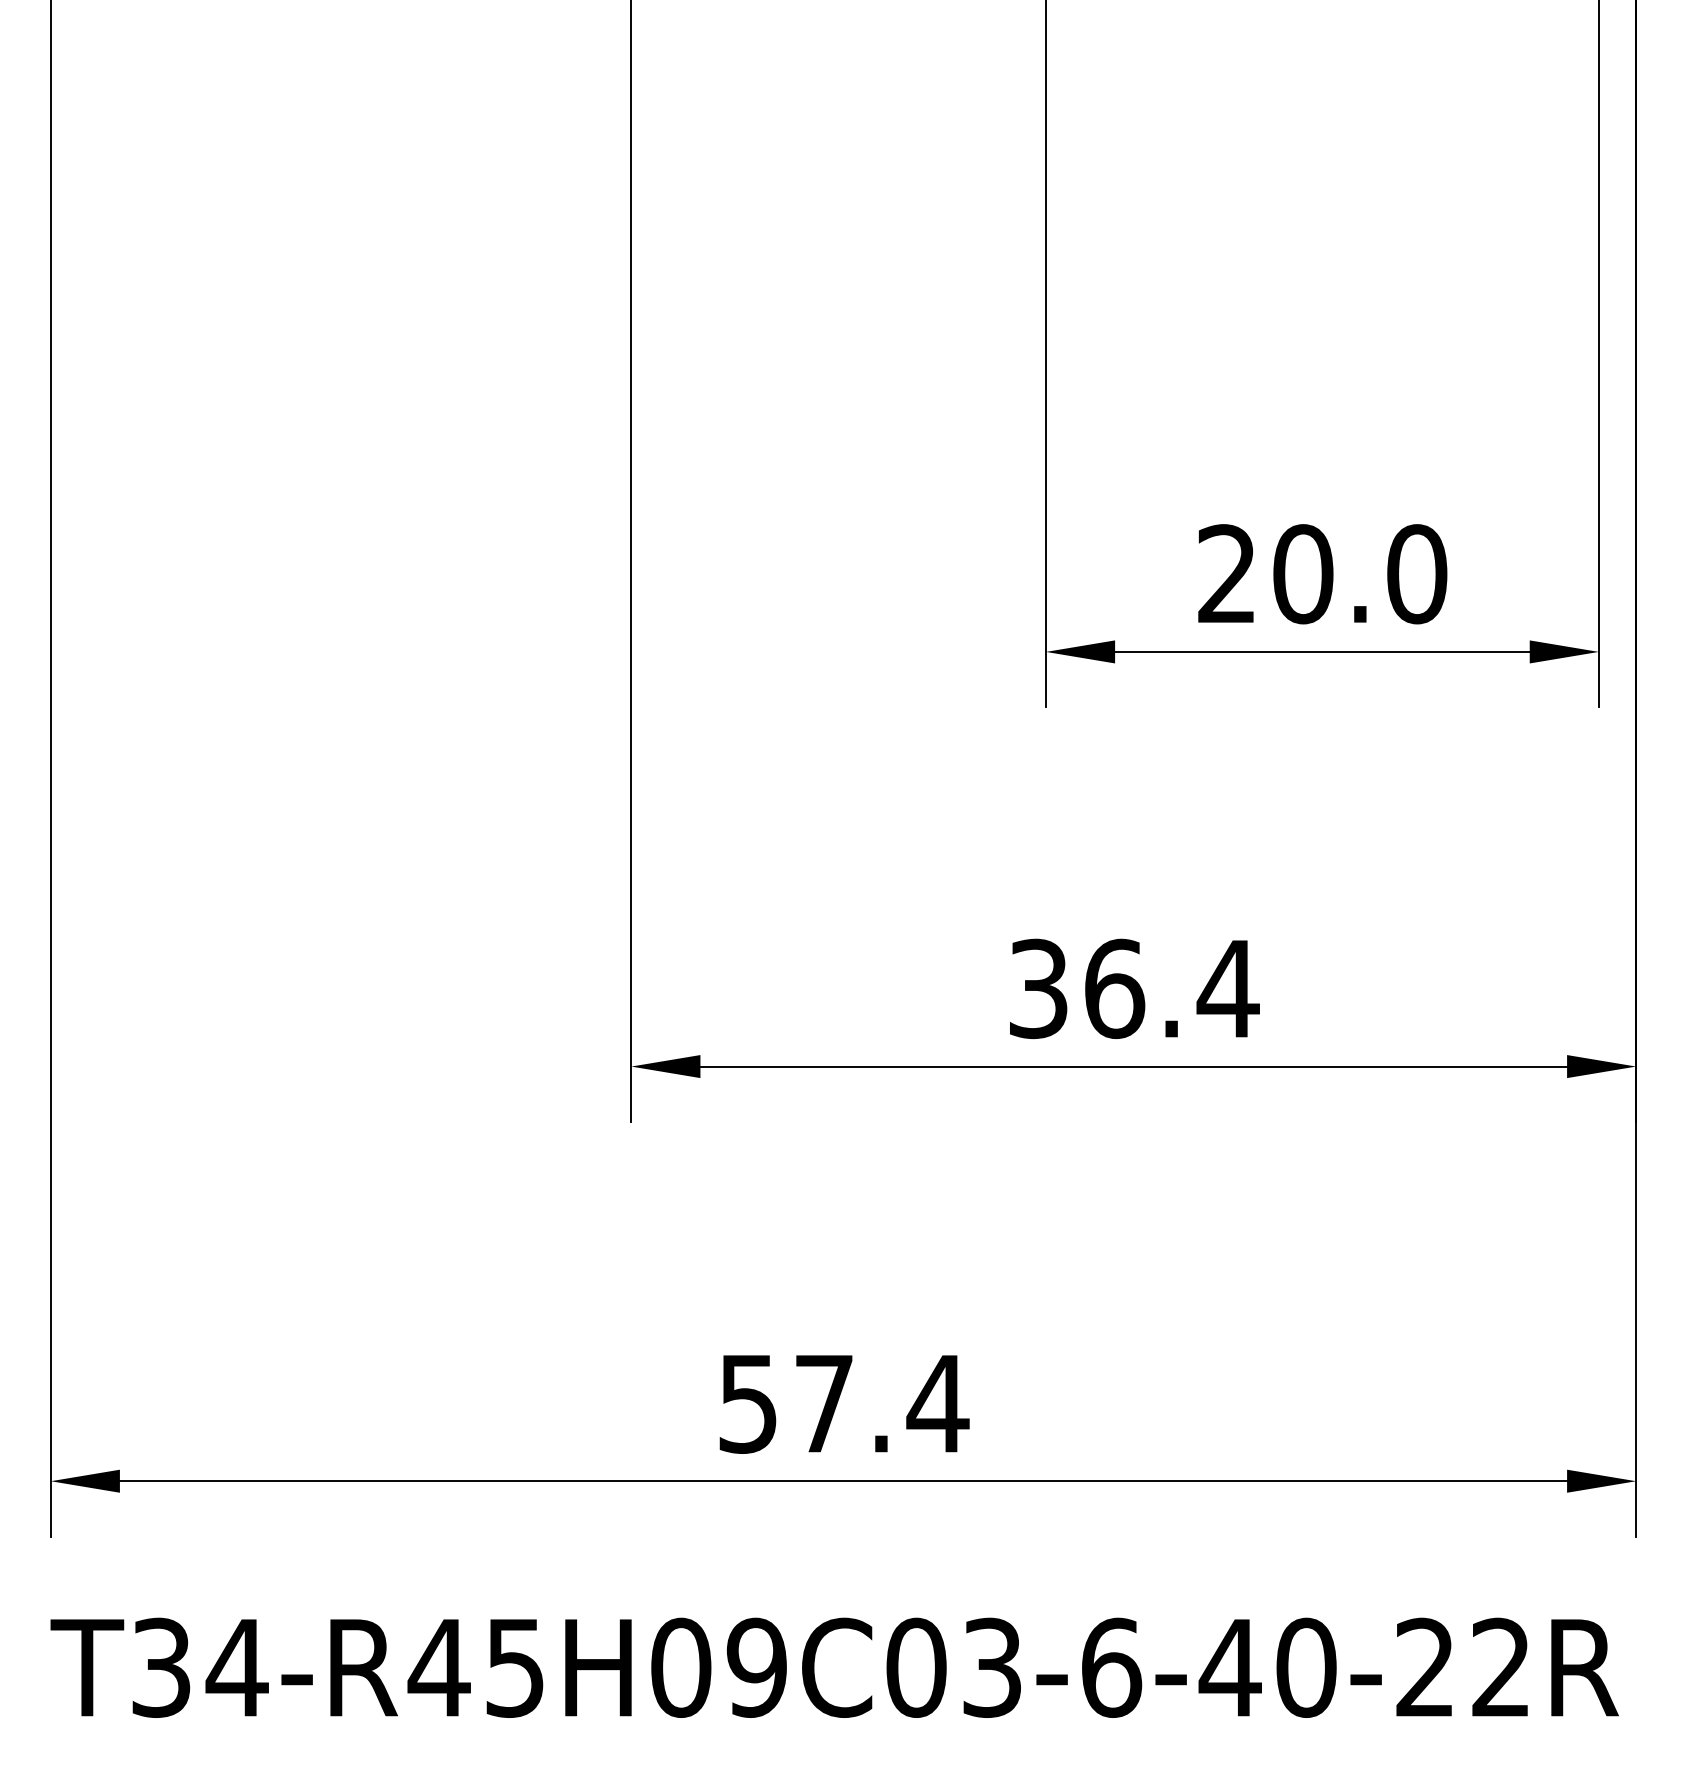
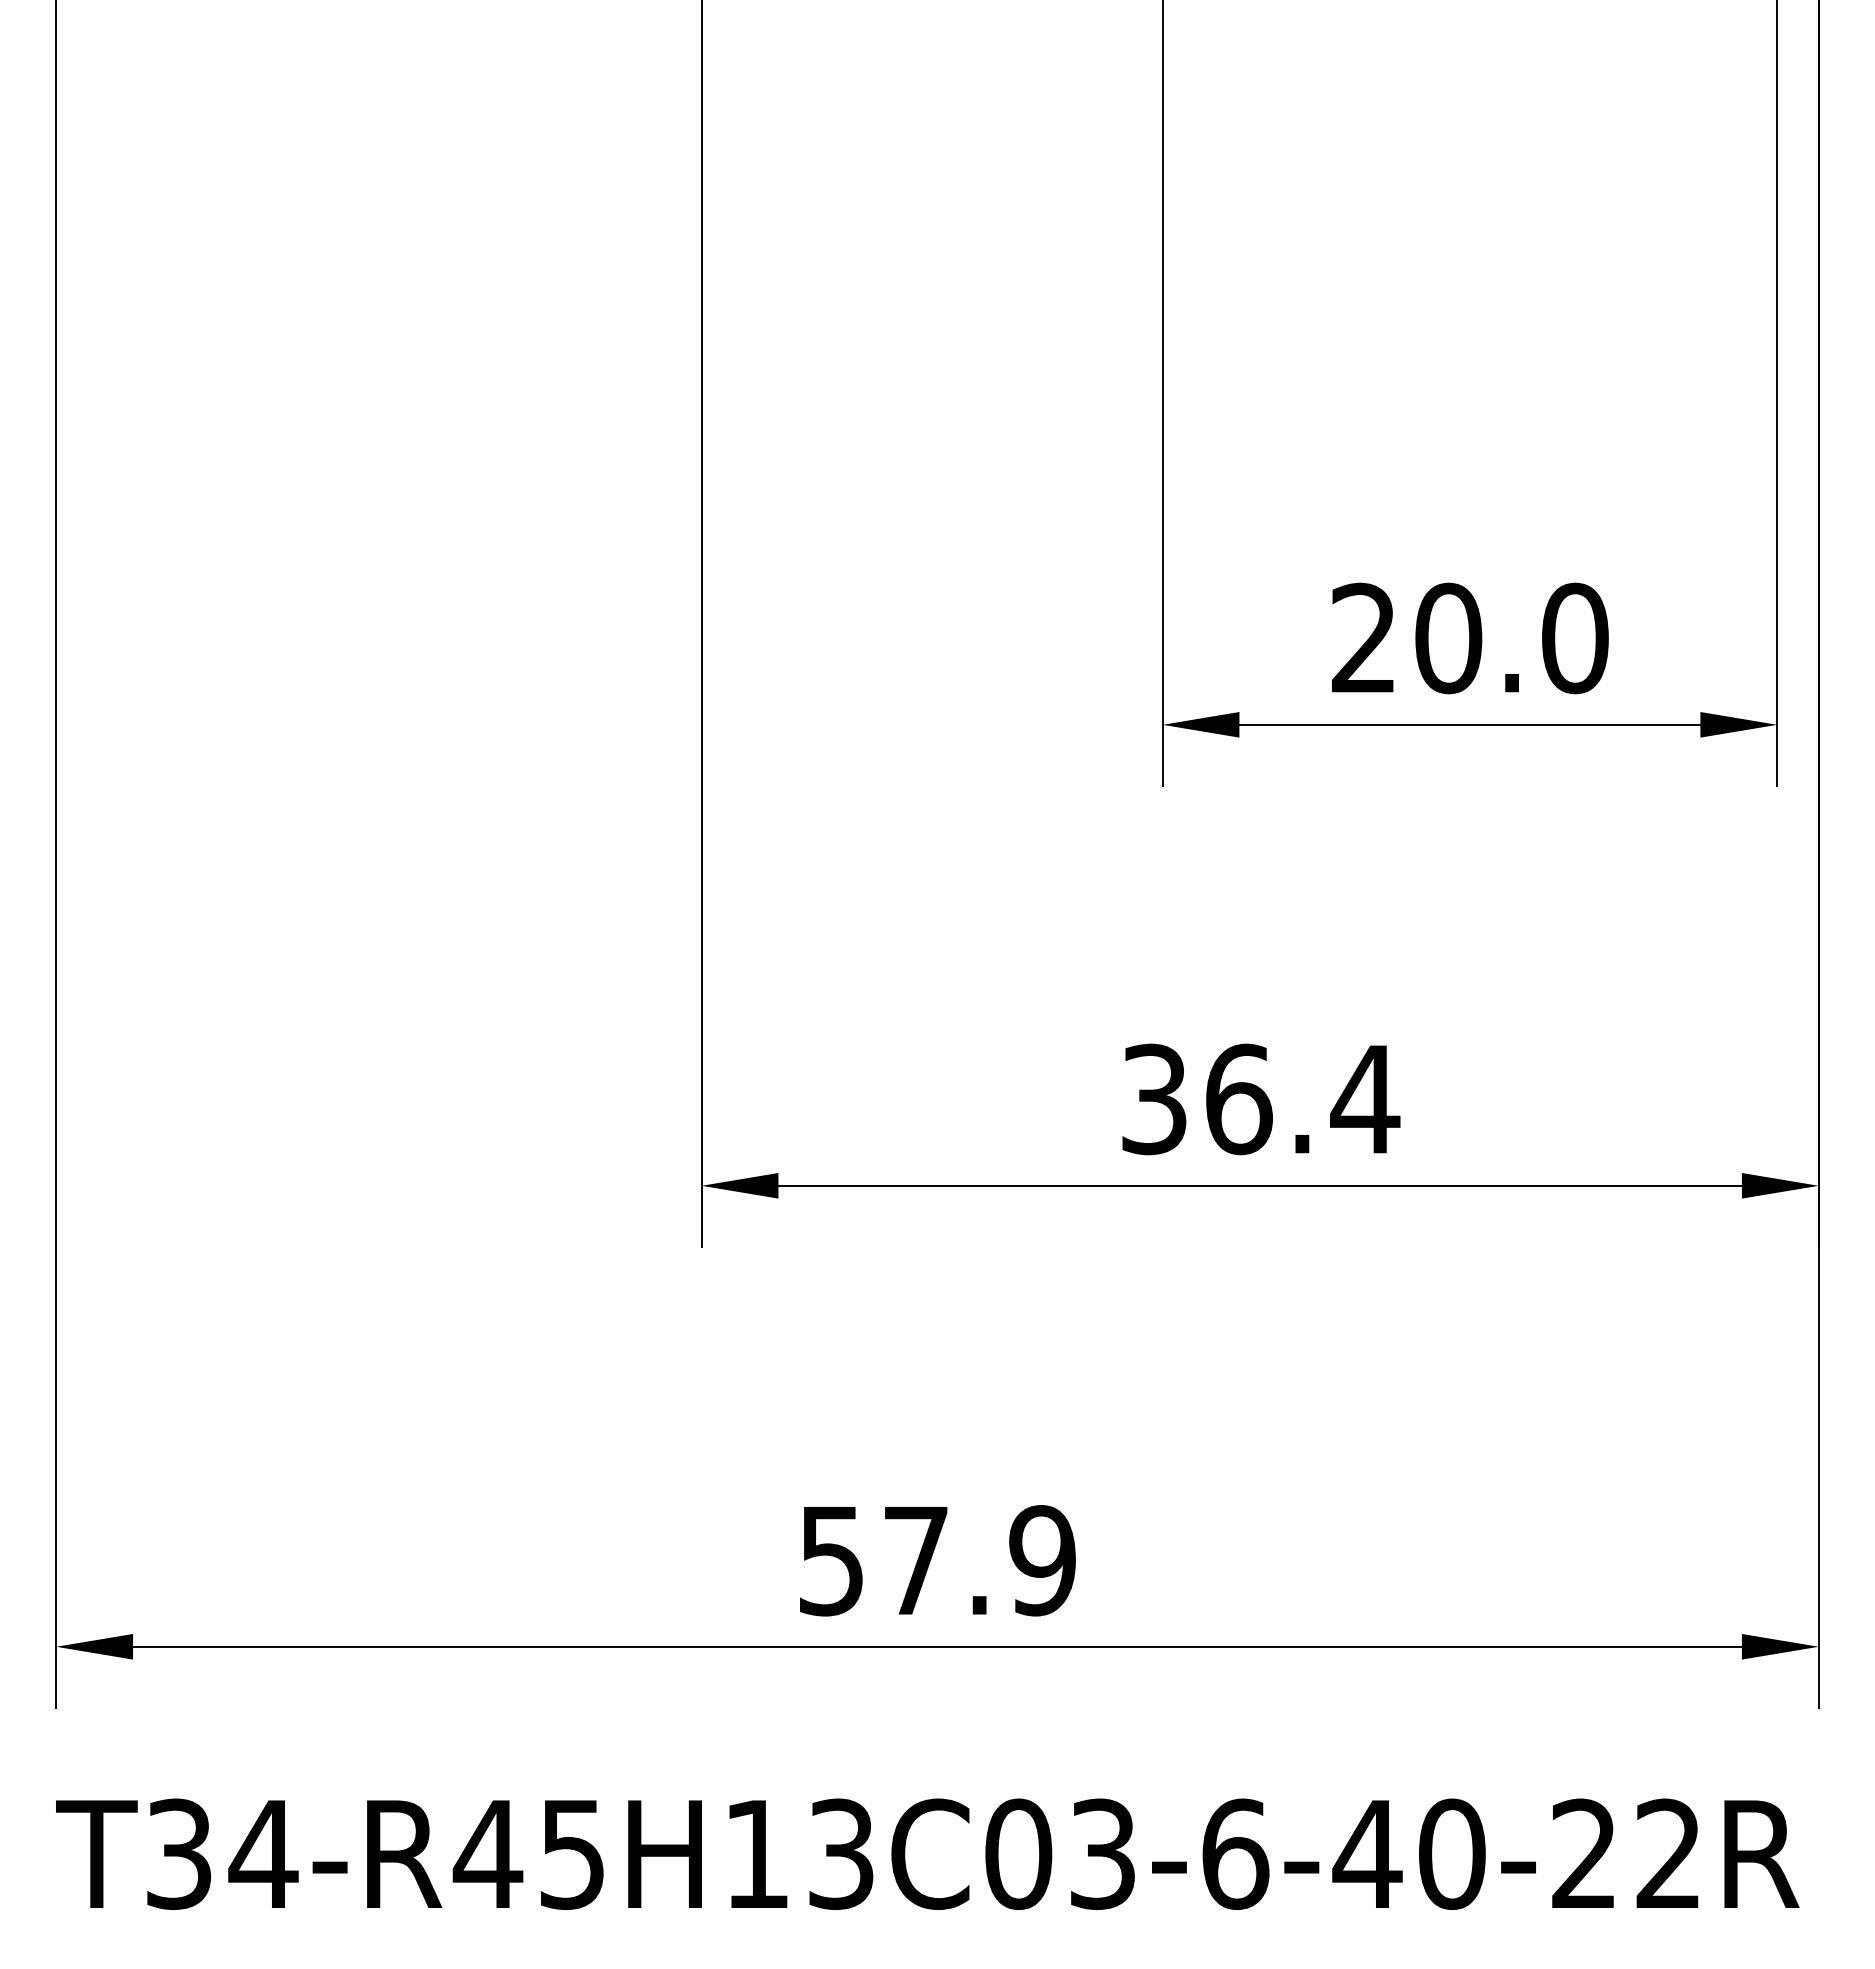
text: (937, 1403) -> (1042, 1560), 57.4 -> 57.9
text: (718, 1667) -> (798, 1853), T34-R45H09C03-6-40-22R -> T34-R45H13C03-6-40-22R

